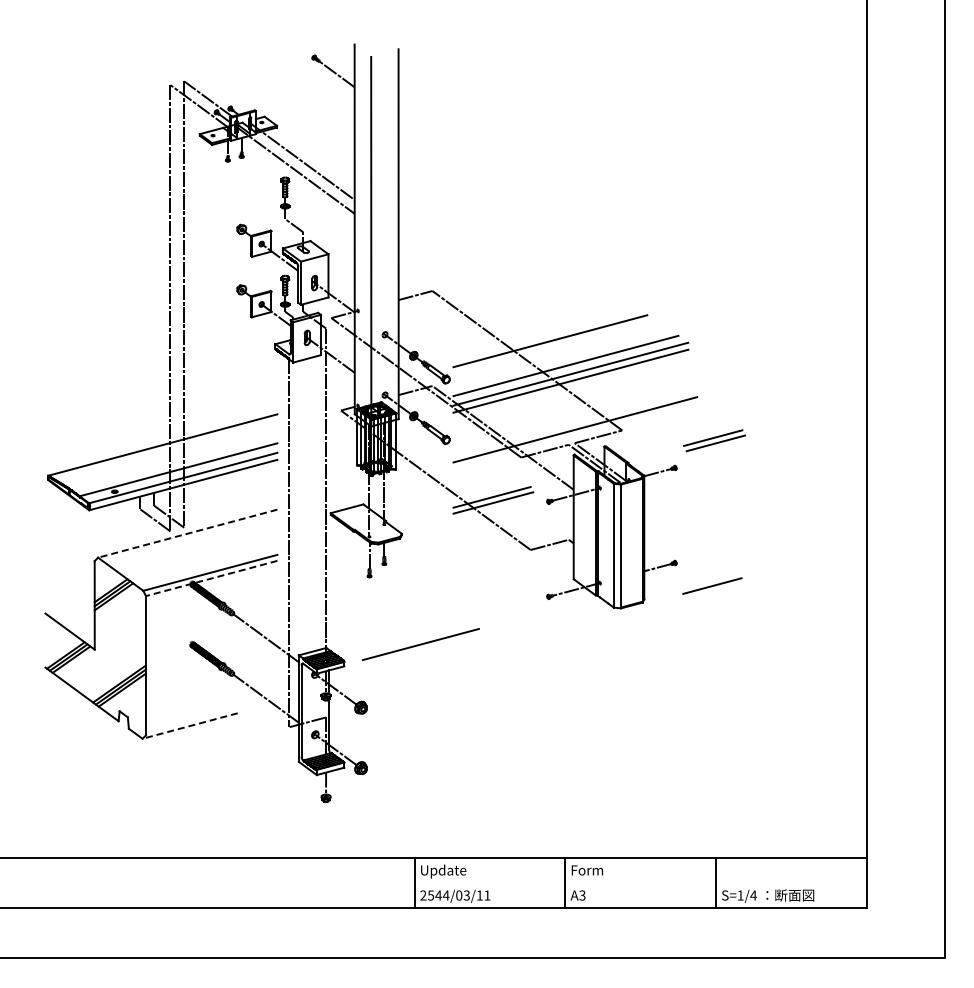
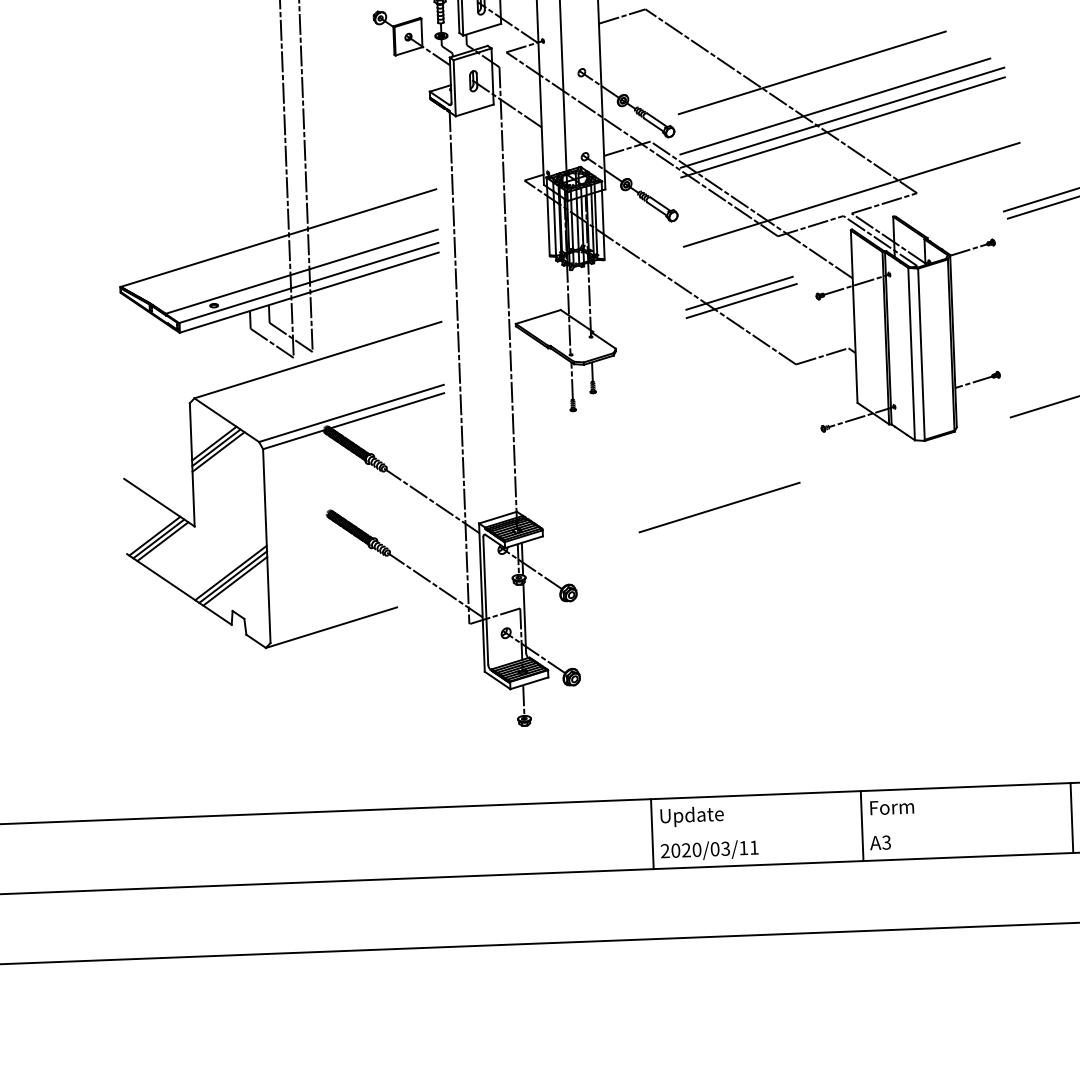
line: (187, 533) -> (317, 359), dashed -> solid
line: (211, 578) -> (353, 421), dashed -> solid
line: (420, 644) -> (719, 507), moved
line: (189, 726) -> (330, 628), dashed -> solid
text: (438, 895) -> (686, 850), 2544/03/11 -> 2020/03/11

